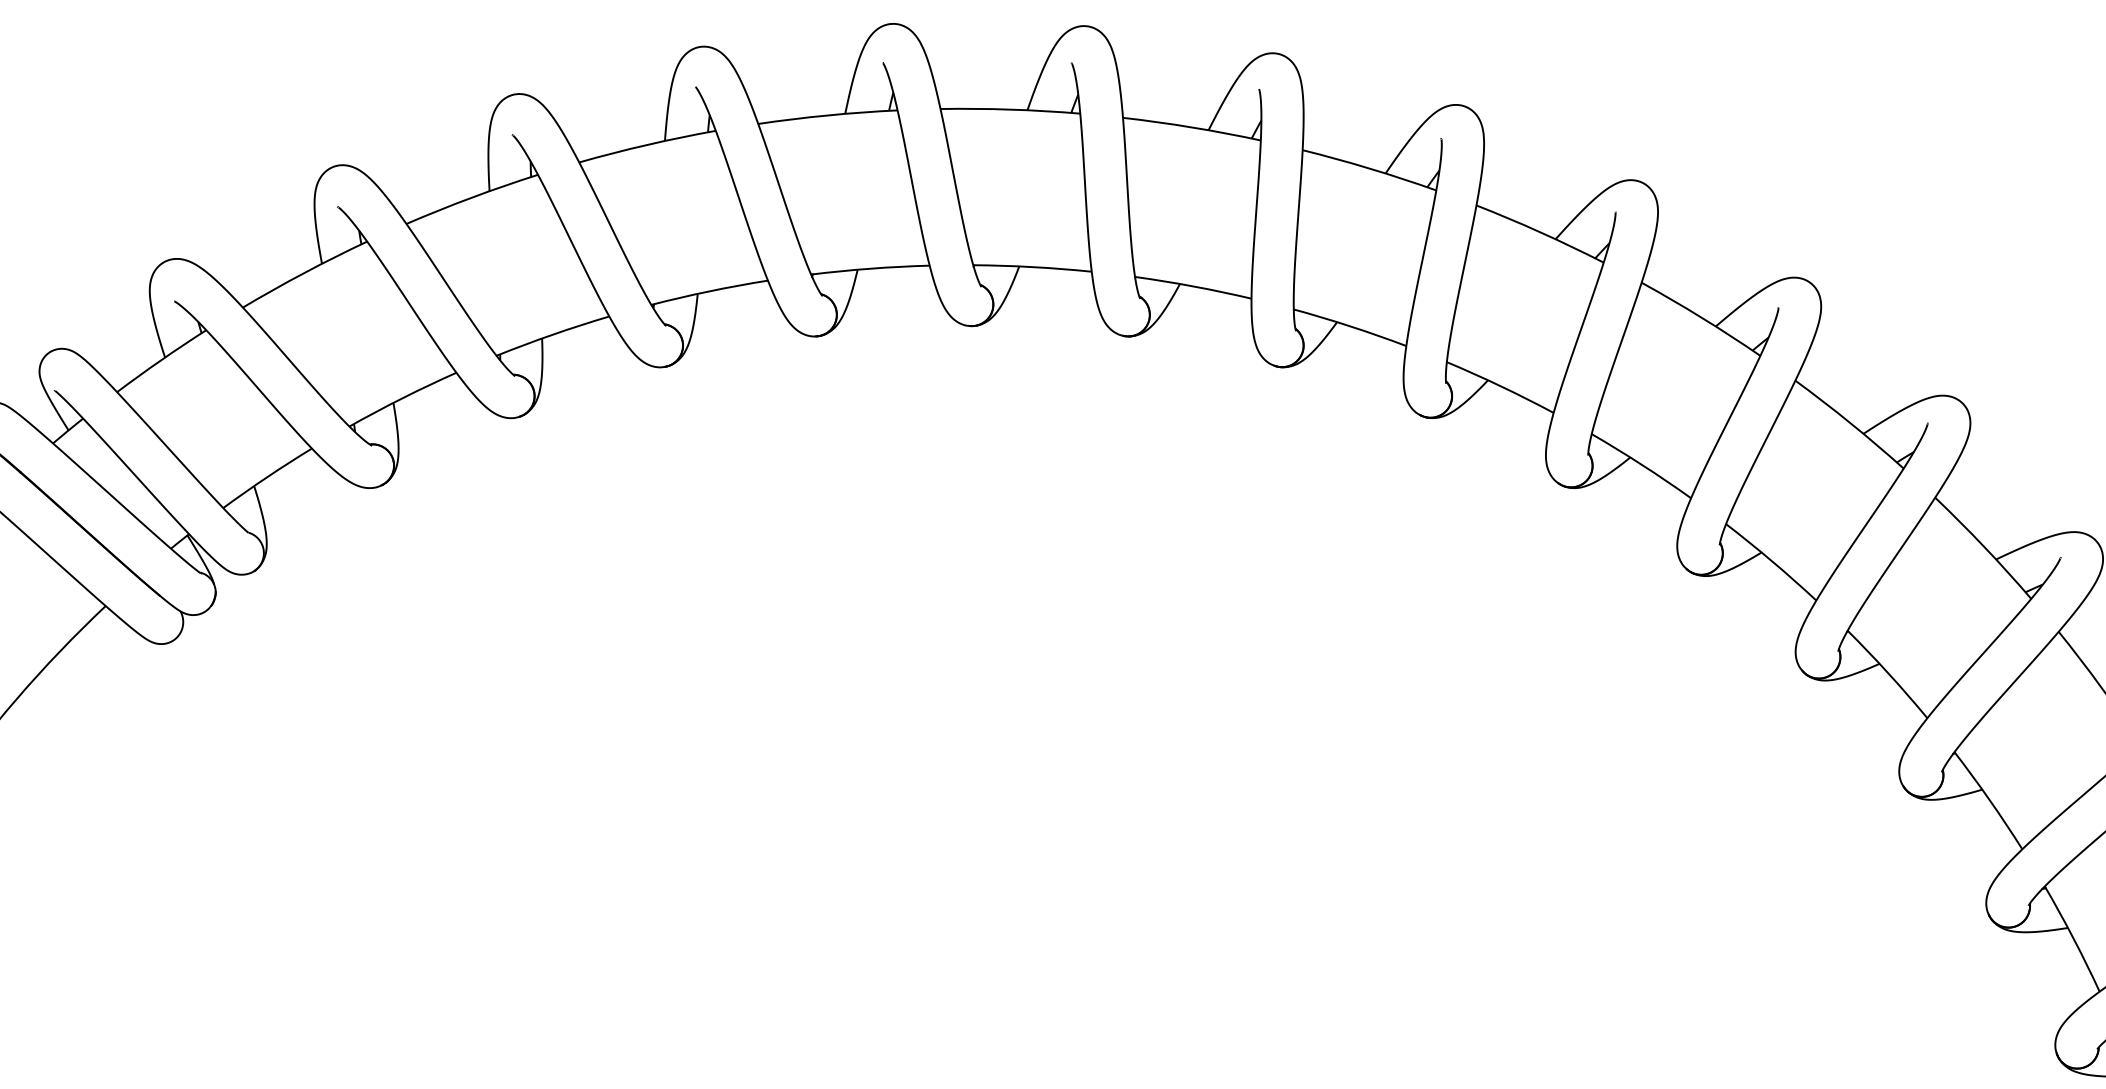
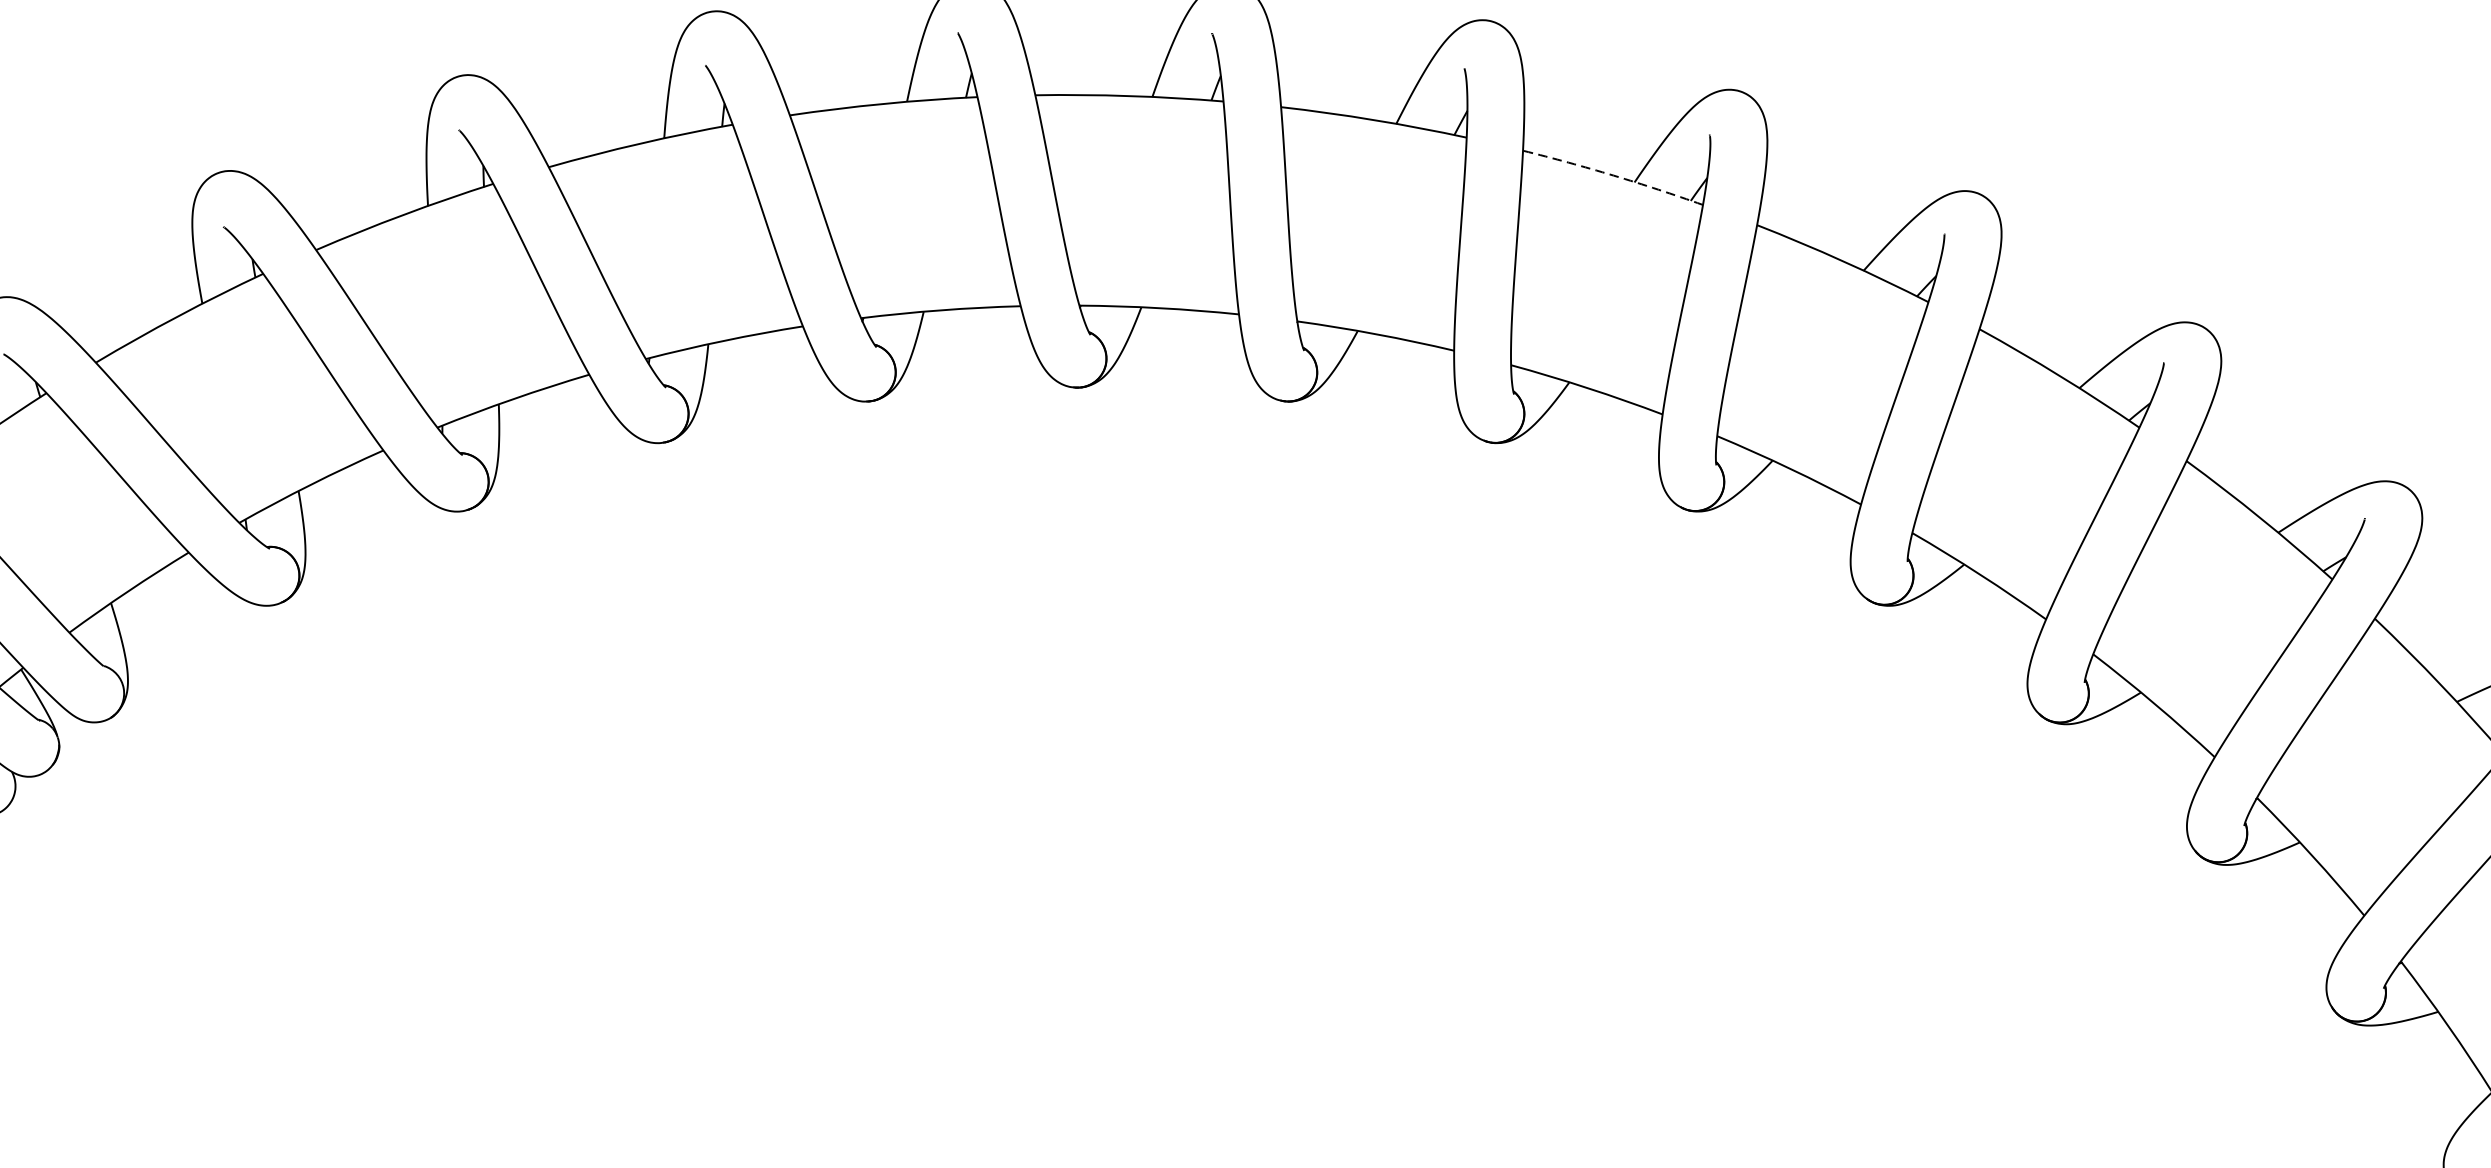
arc: (1369, 168) -> (1613, 175), solid -> dashed

